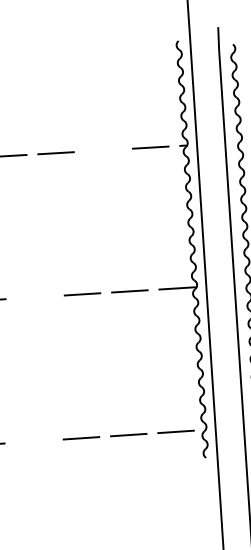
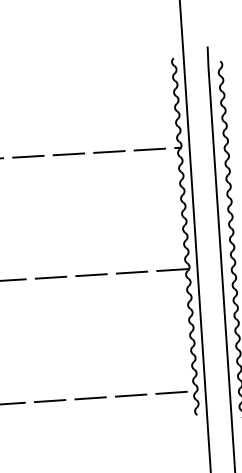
line: (103, 149) -> (109, 151), added
line: (34, 297) -> (50, 277), added
line: (34, 440) -> (50, 400), added

